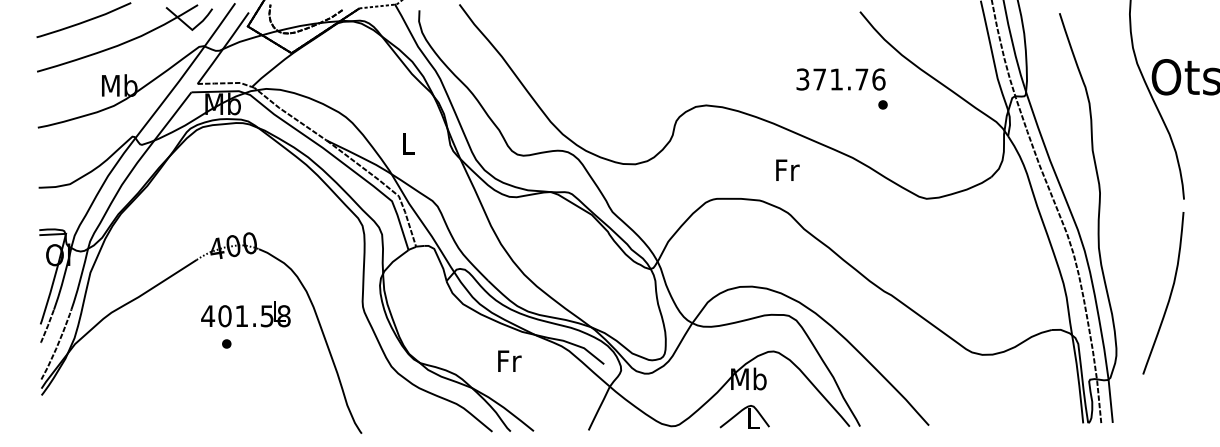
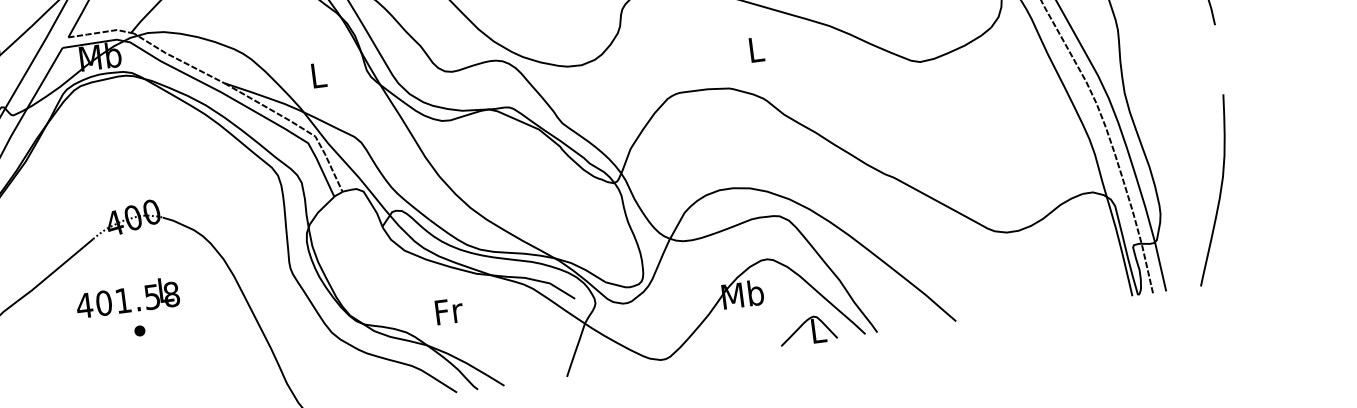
text: (787, 169) -> (756, 48), Fr -> L
curve: (1169, 294) -> (1219, 190), moved
text: (245, 314) -> (127, 298), moved
text: (509, 360) -> (448, 310), moved
part: (744, 416) -> (807, 329), moved

